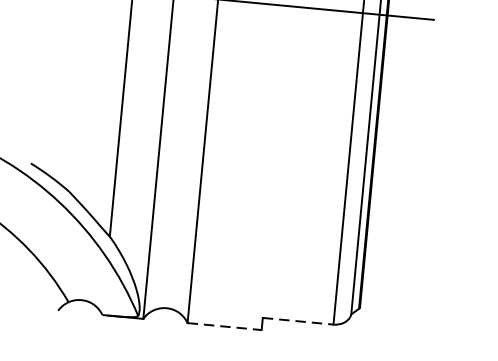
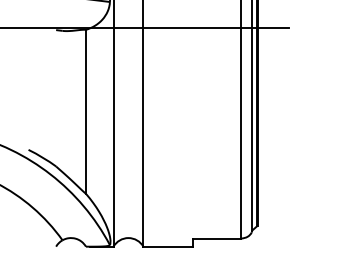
line: (298, 321) -> (217, 238), dashed -> solid
line: (224, 326) -> (168, 246), dashed -> solid

